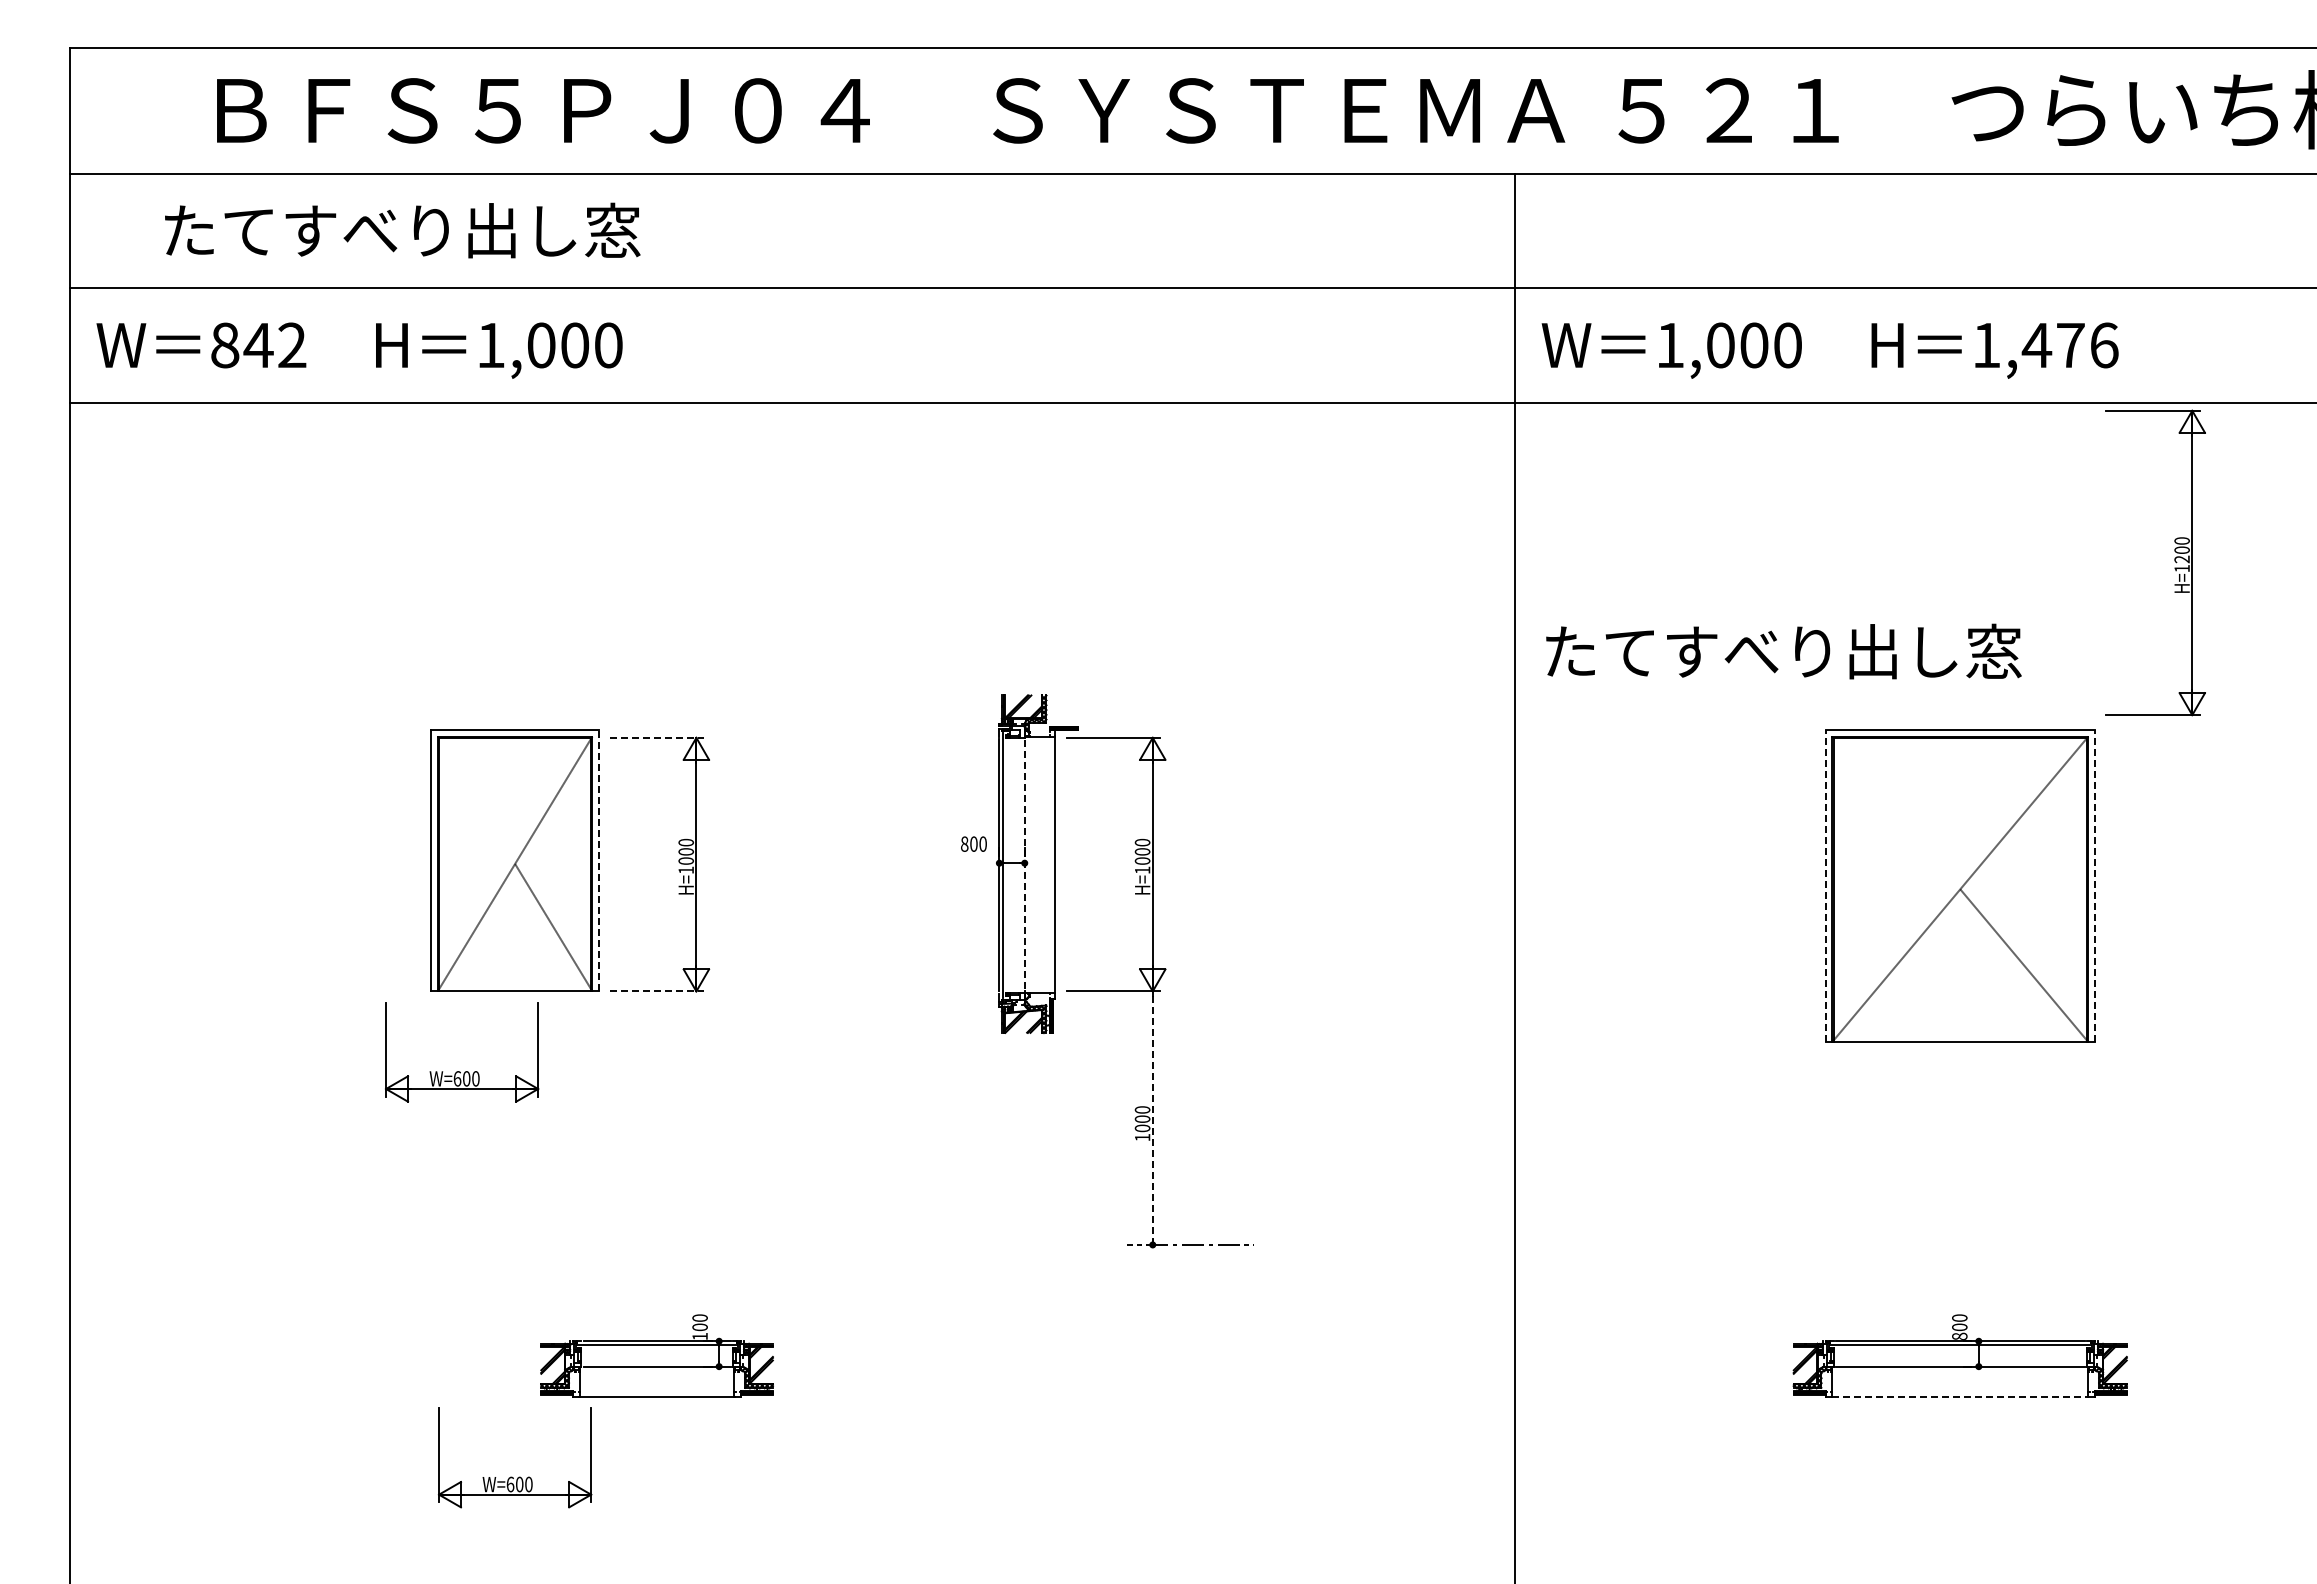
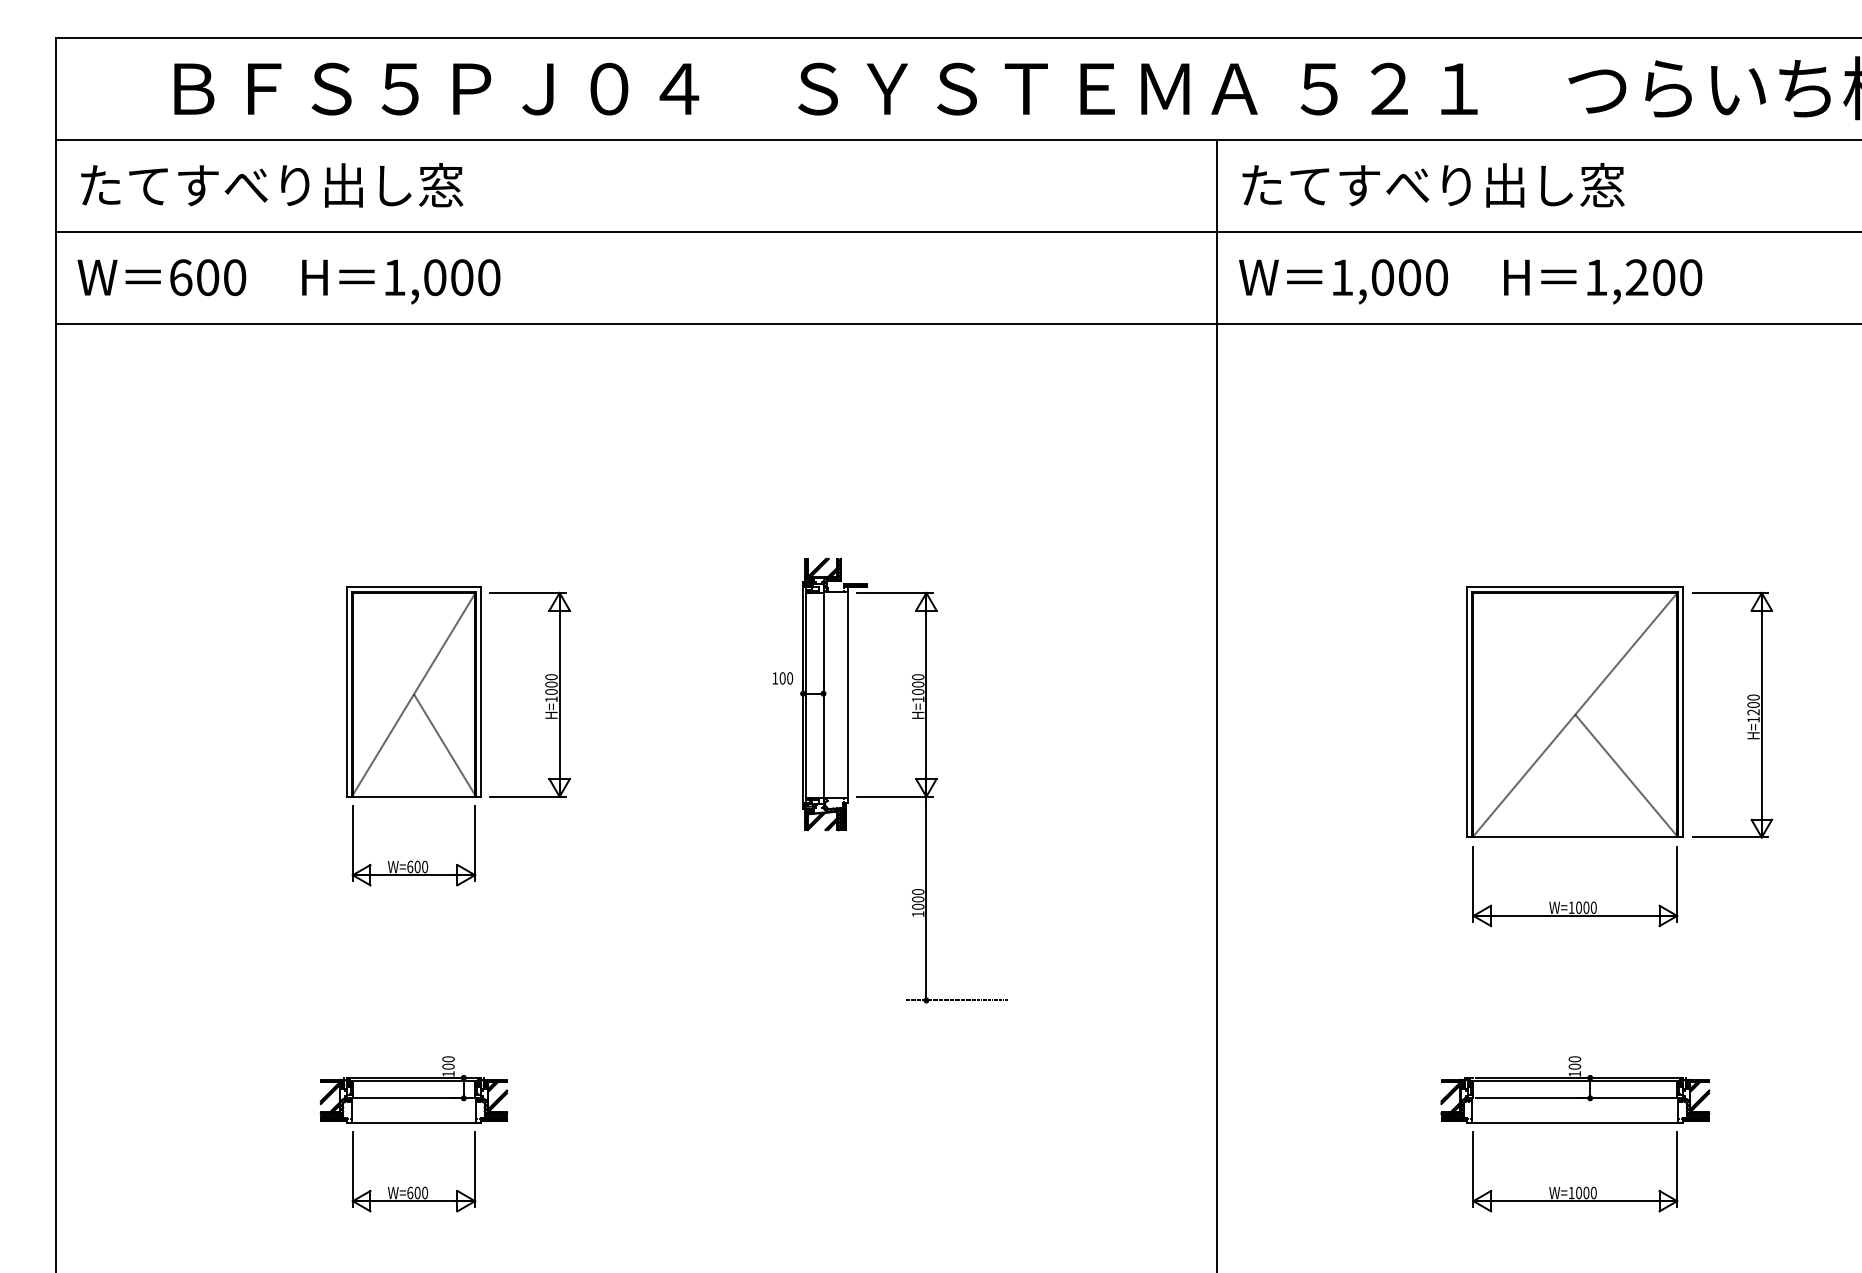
text: (402, 230) -> (272, 185), moved
text: (258, 345) -> (207, 277), 842 -> 600
text: (2069, 345) -> (1663, 277), 1,476 -> 1,200
part: (2174, 561) -> (1747, 714), moved
text: (1783, 651) -> (1433, 185), moved
line: (657, 737) -> (528, 592), dashed -> solid
text: (964, 843) -> (775, 677), 800 -> 100
line: (598, 860) -> (480, 691), dashed -> solid
line: (1024, 865) -> (823, 695), dashed -> solid
line: (1825, 886) -> (1467, 712), dashed -> solid
line: (2094, 886) -> (1683, 712), dashed -> solid
line: (657, 991) -> (528, 796), dashed -> solid
part: (460, 1071) -> (412, 861), moved
line: (1152, 1118) -> (926, 898), dashed -> solid
part: (1964, 1121) -> (1578, 901), added
text: (1959, 1335) -> (1574, 1073), 800 -> 100
part: (656, 1355) -> (413, 1089), moved
line: (1960, 1397) -> (1575, 1123), dashed -> solid
part: (1964, 1476) -> (1578, 1186), added

